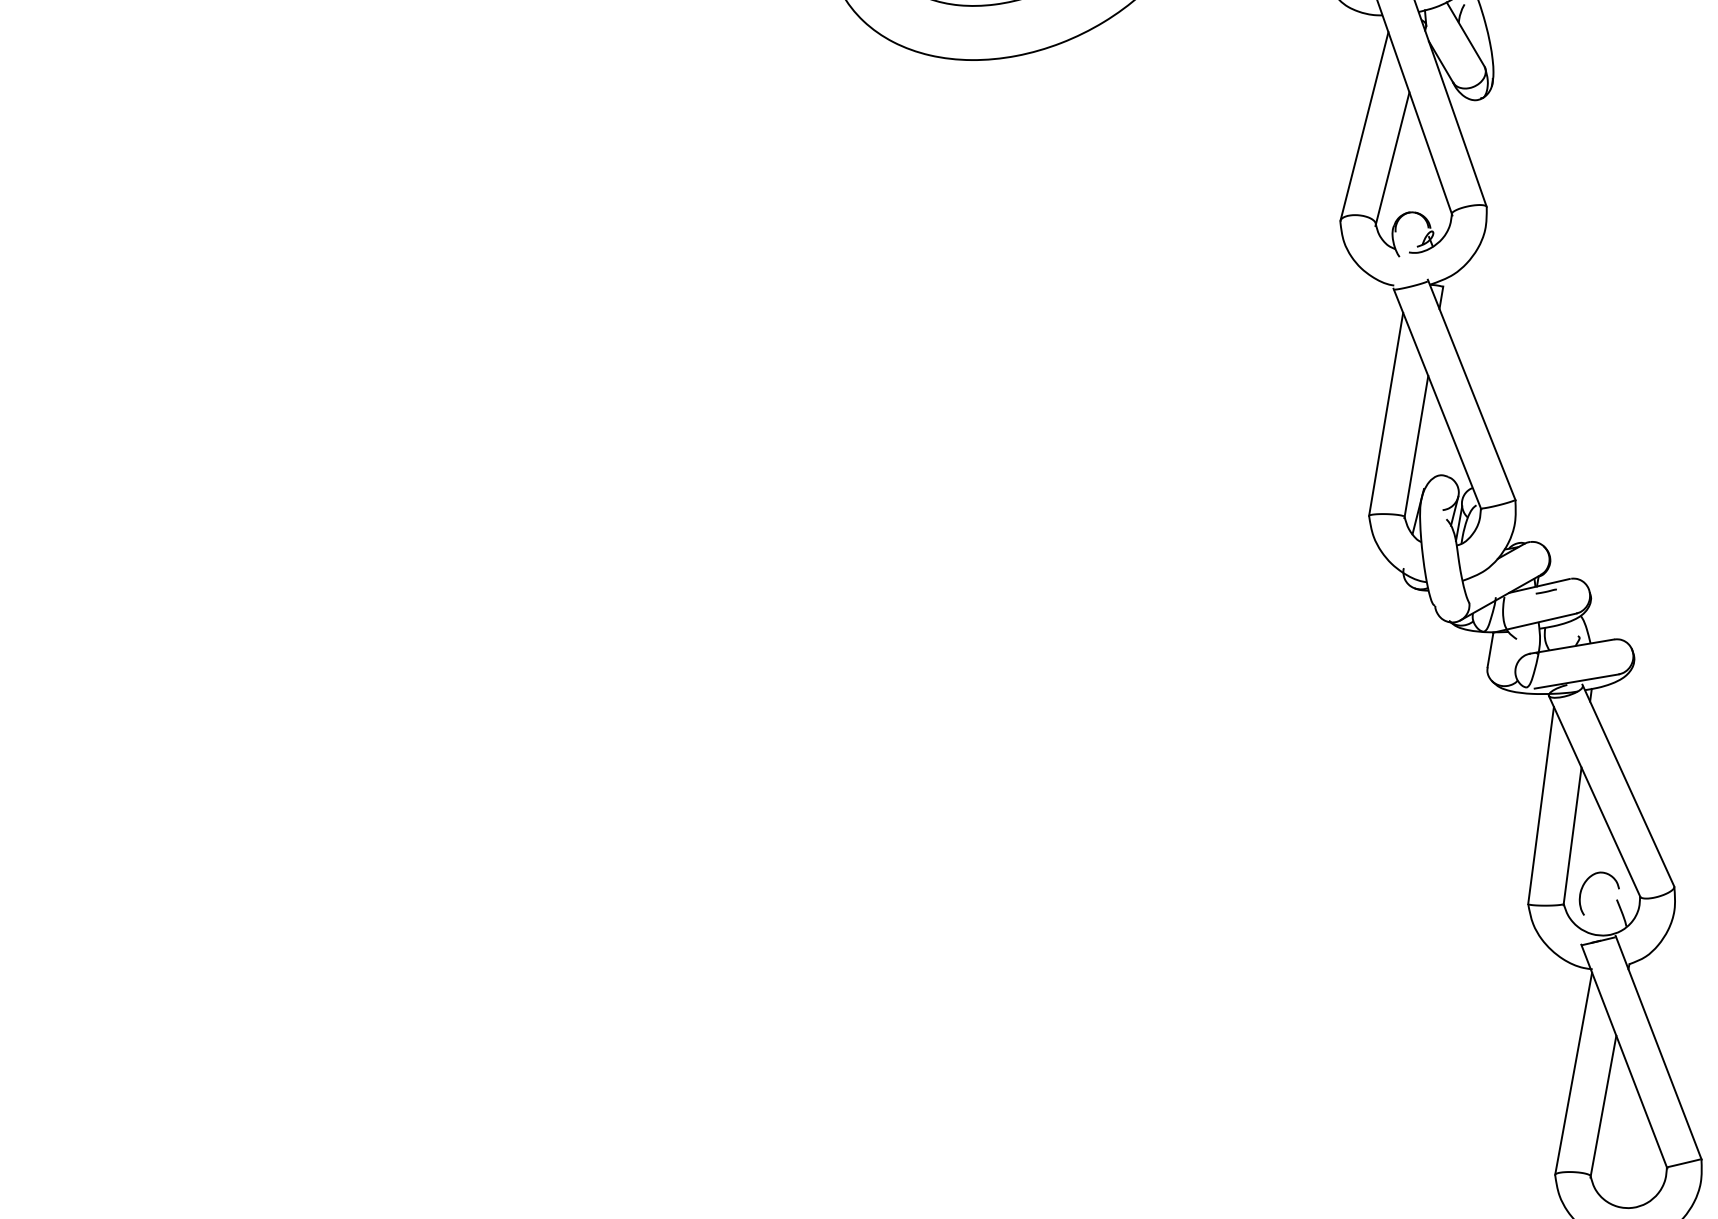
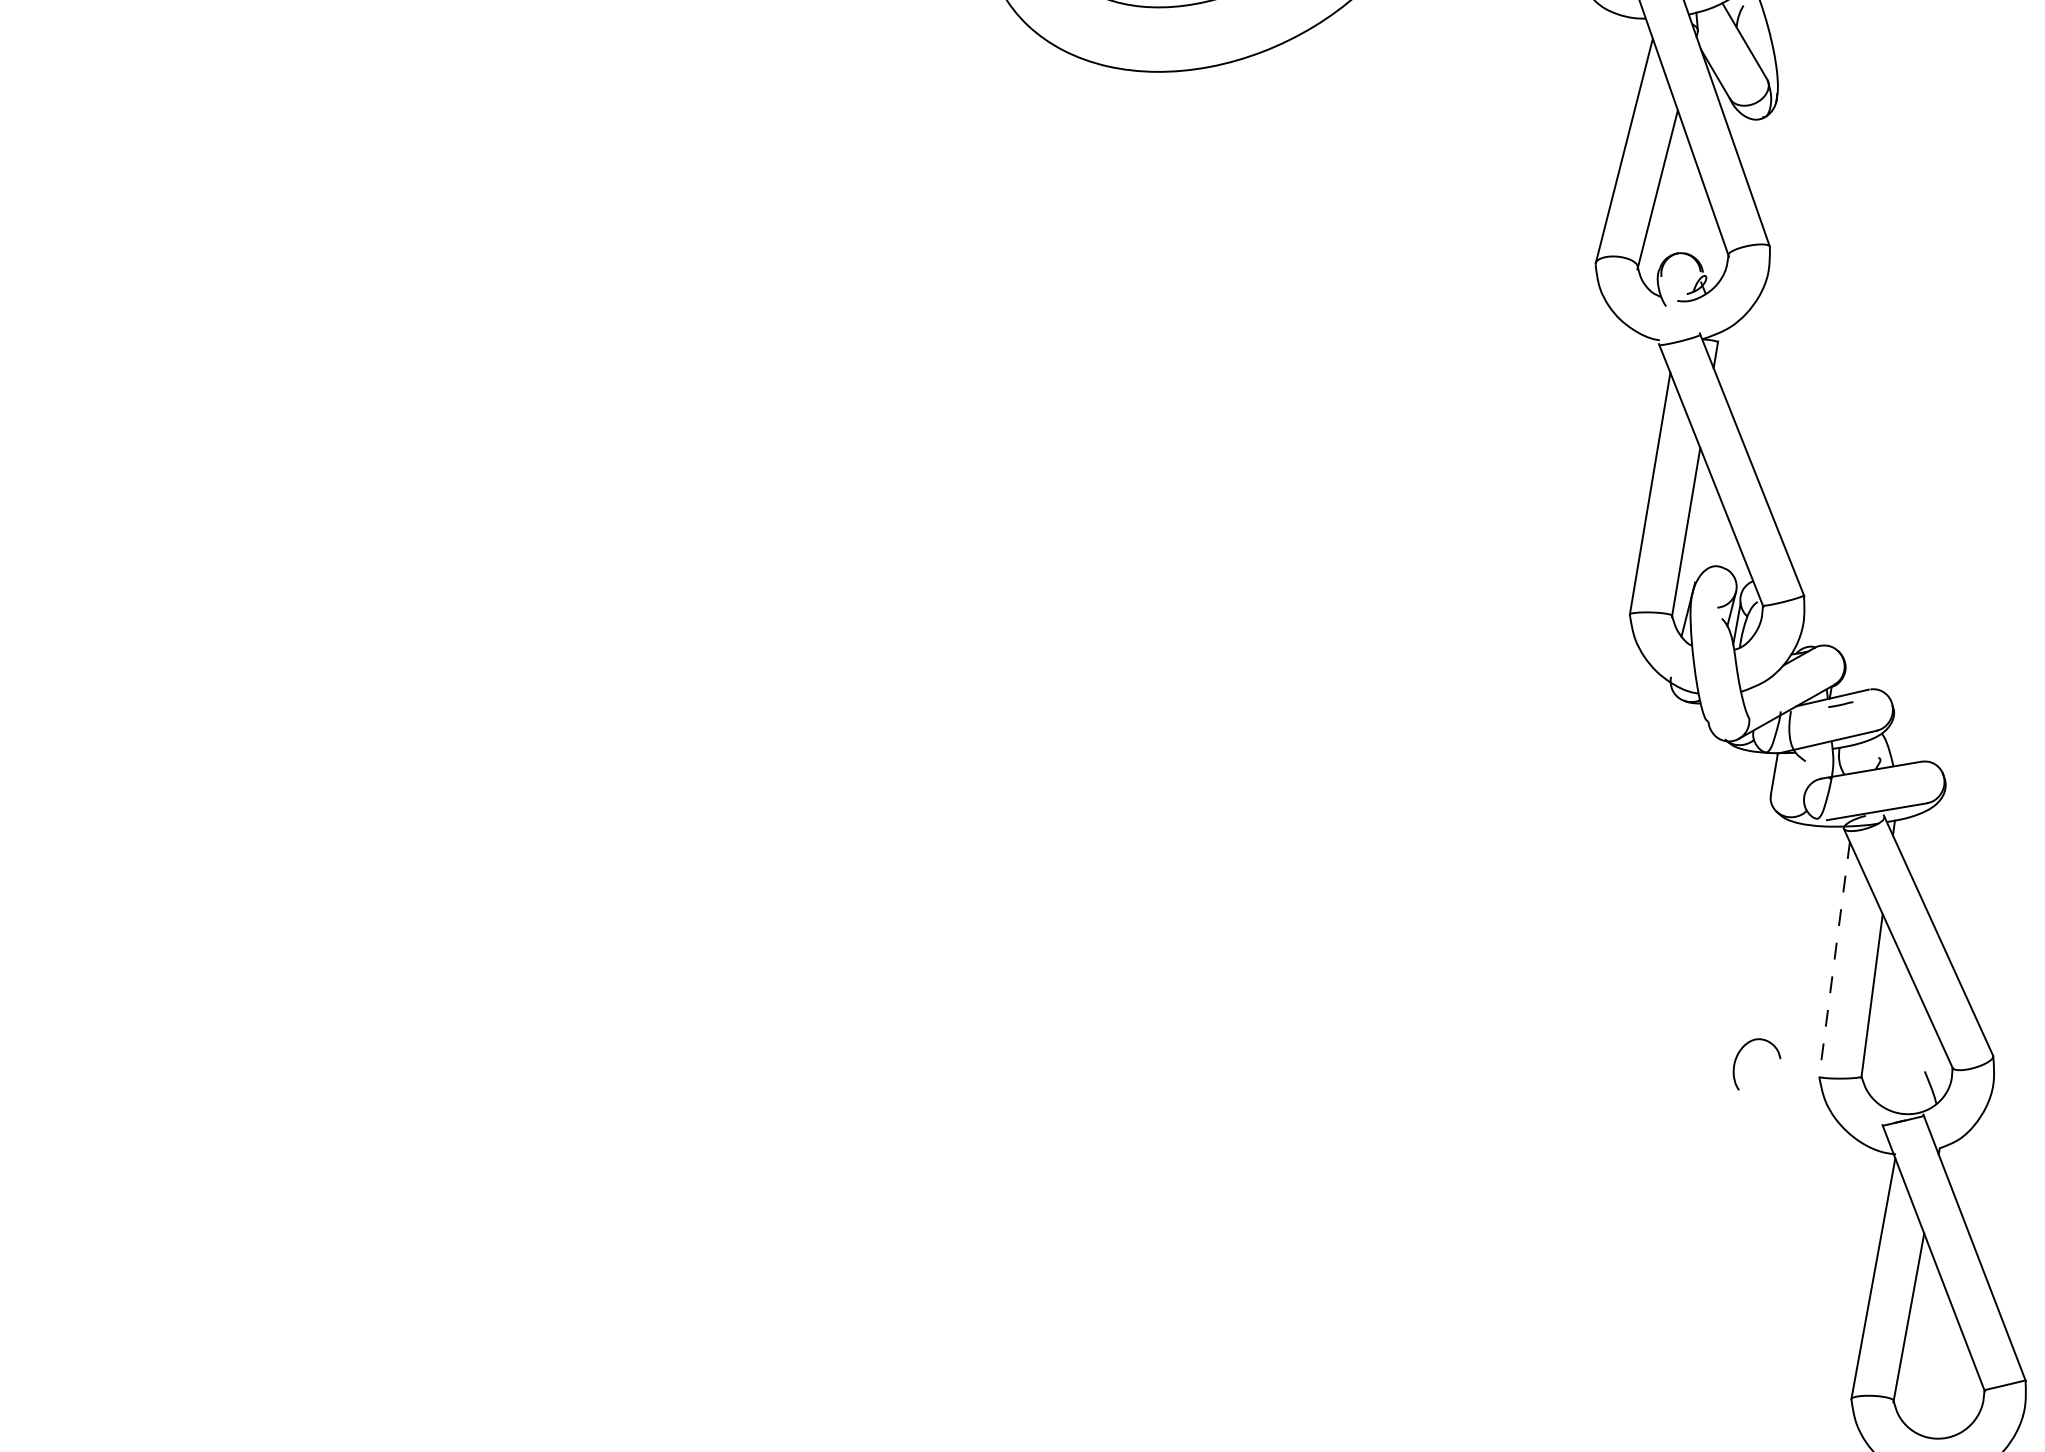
line: (1540, 805) -> (1834, 959), solid -> dashed
curve: (1582, 888) -> (1737, 1058), moved

